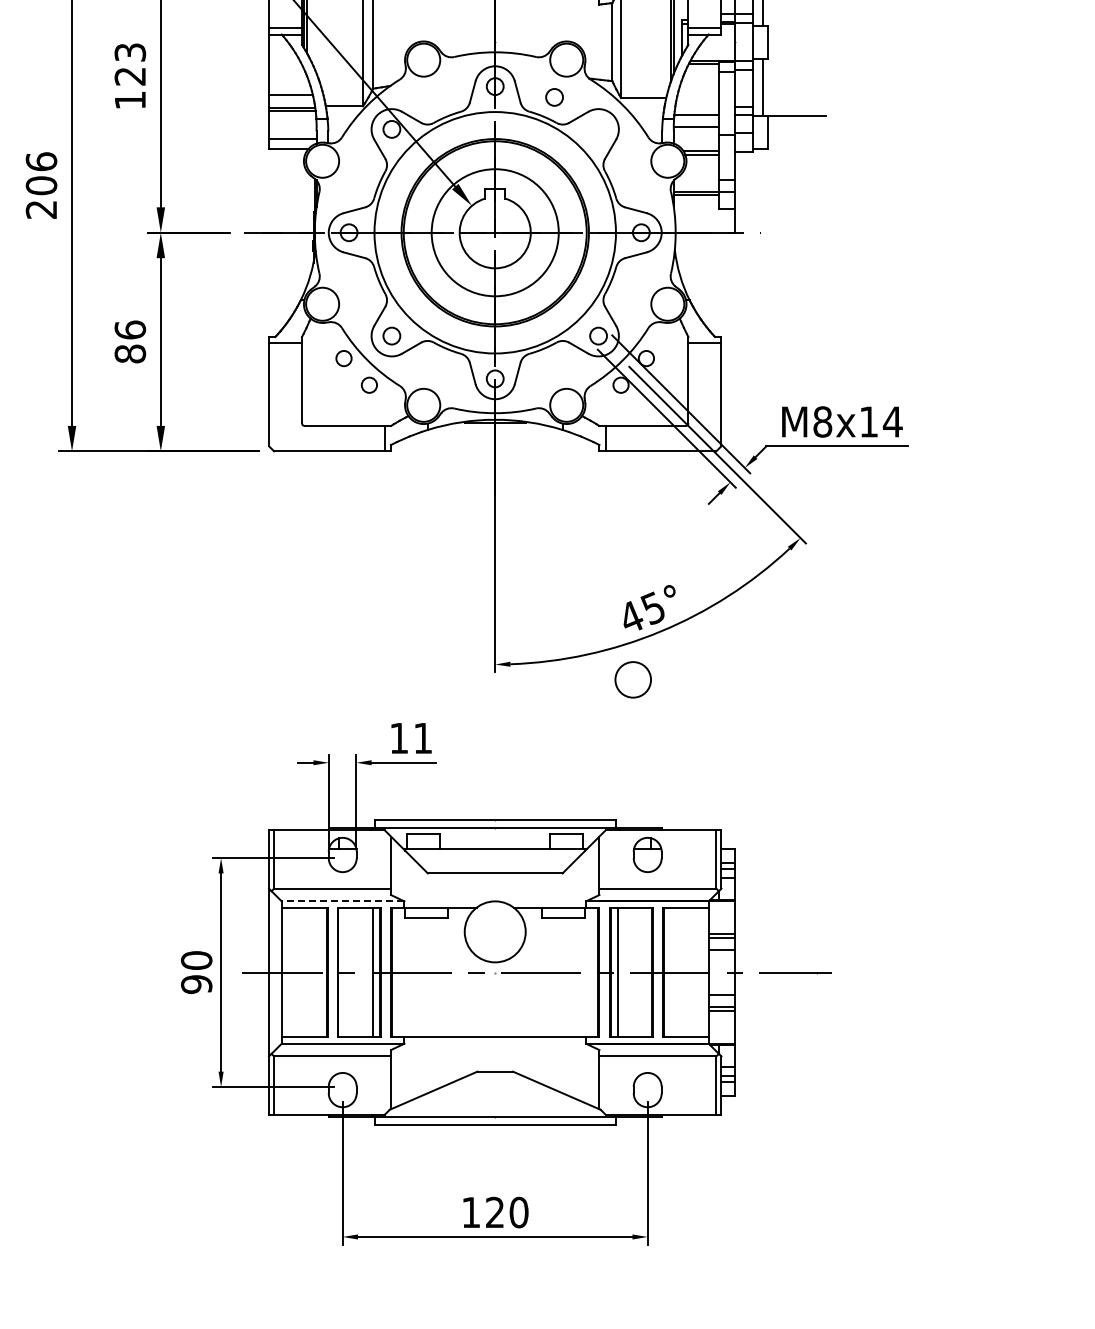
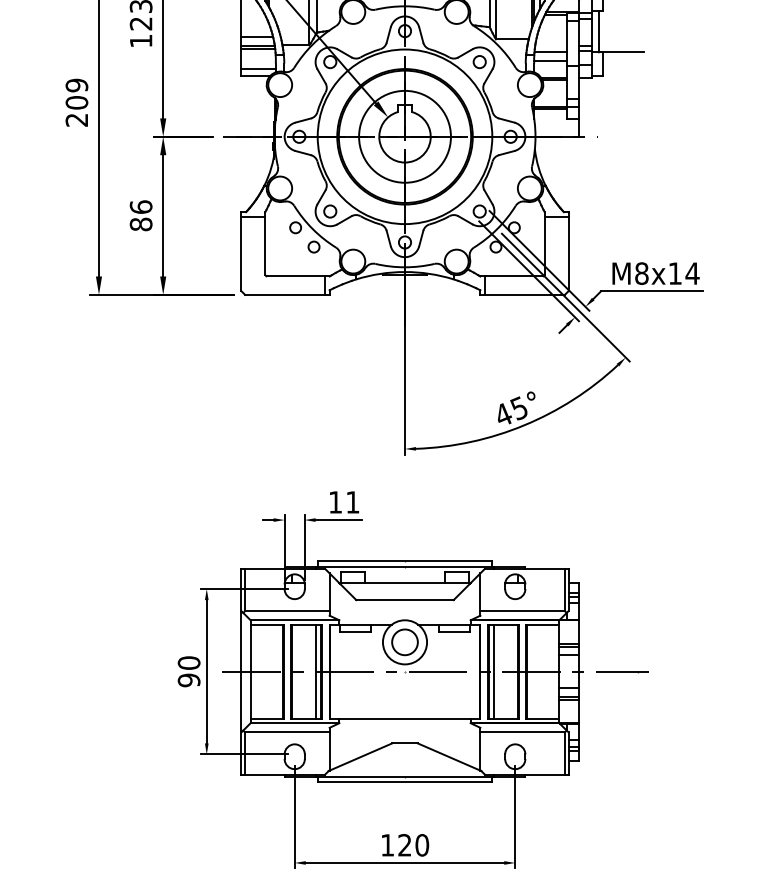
circle: (554, 97) -> (479, 62), moved
text: (41, 161) -> (76, 85), 206 -> 209
circle: (632, 679) -> (404, 642), moved
line: (342, 901) -> (294, 620), dashed -> solid

